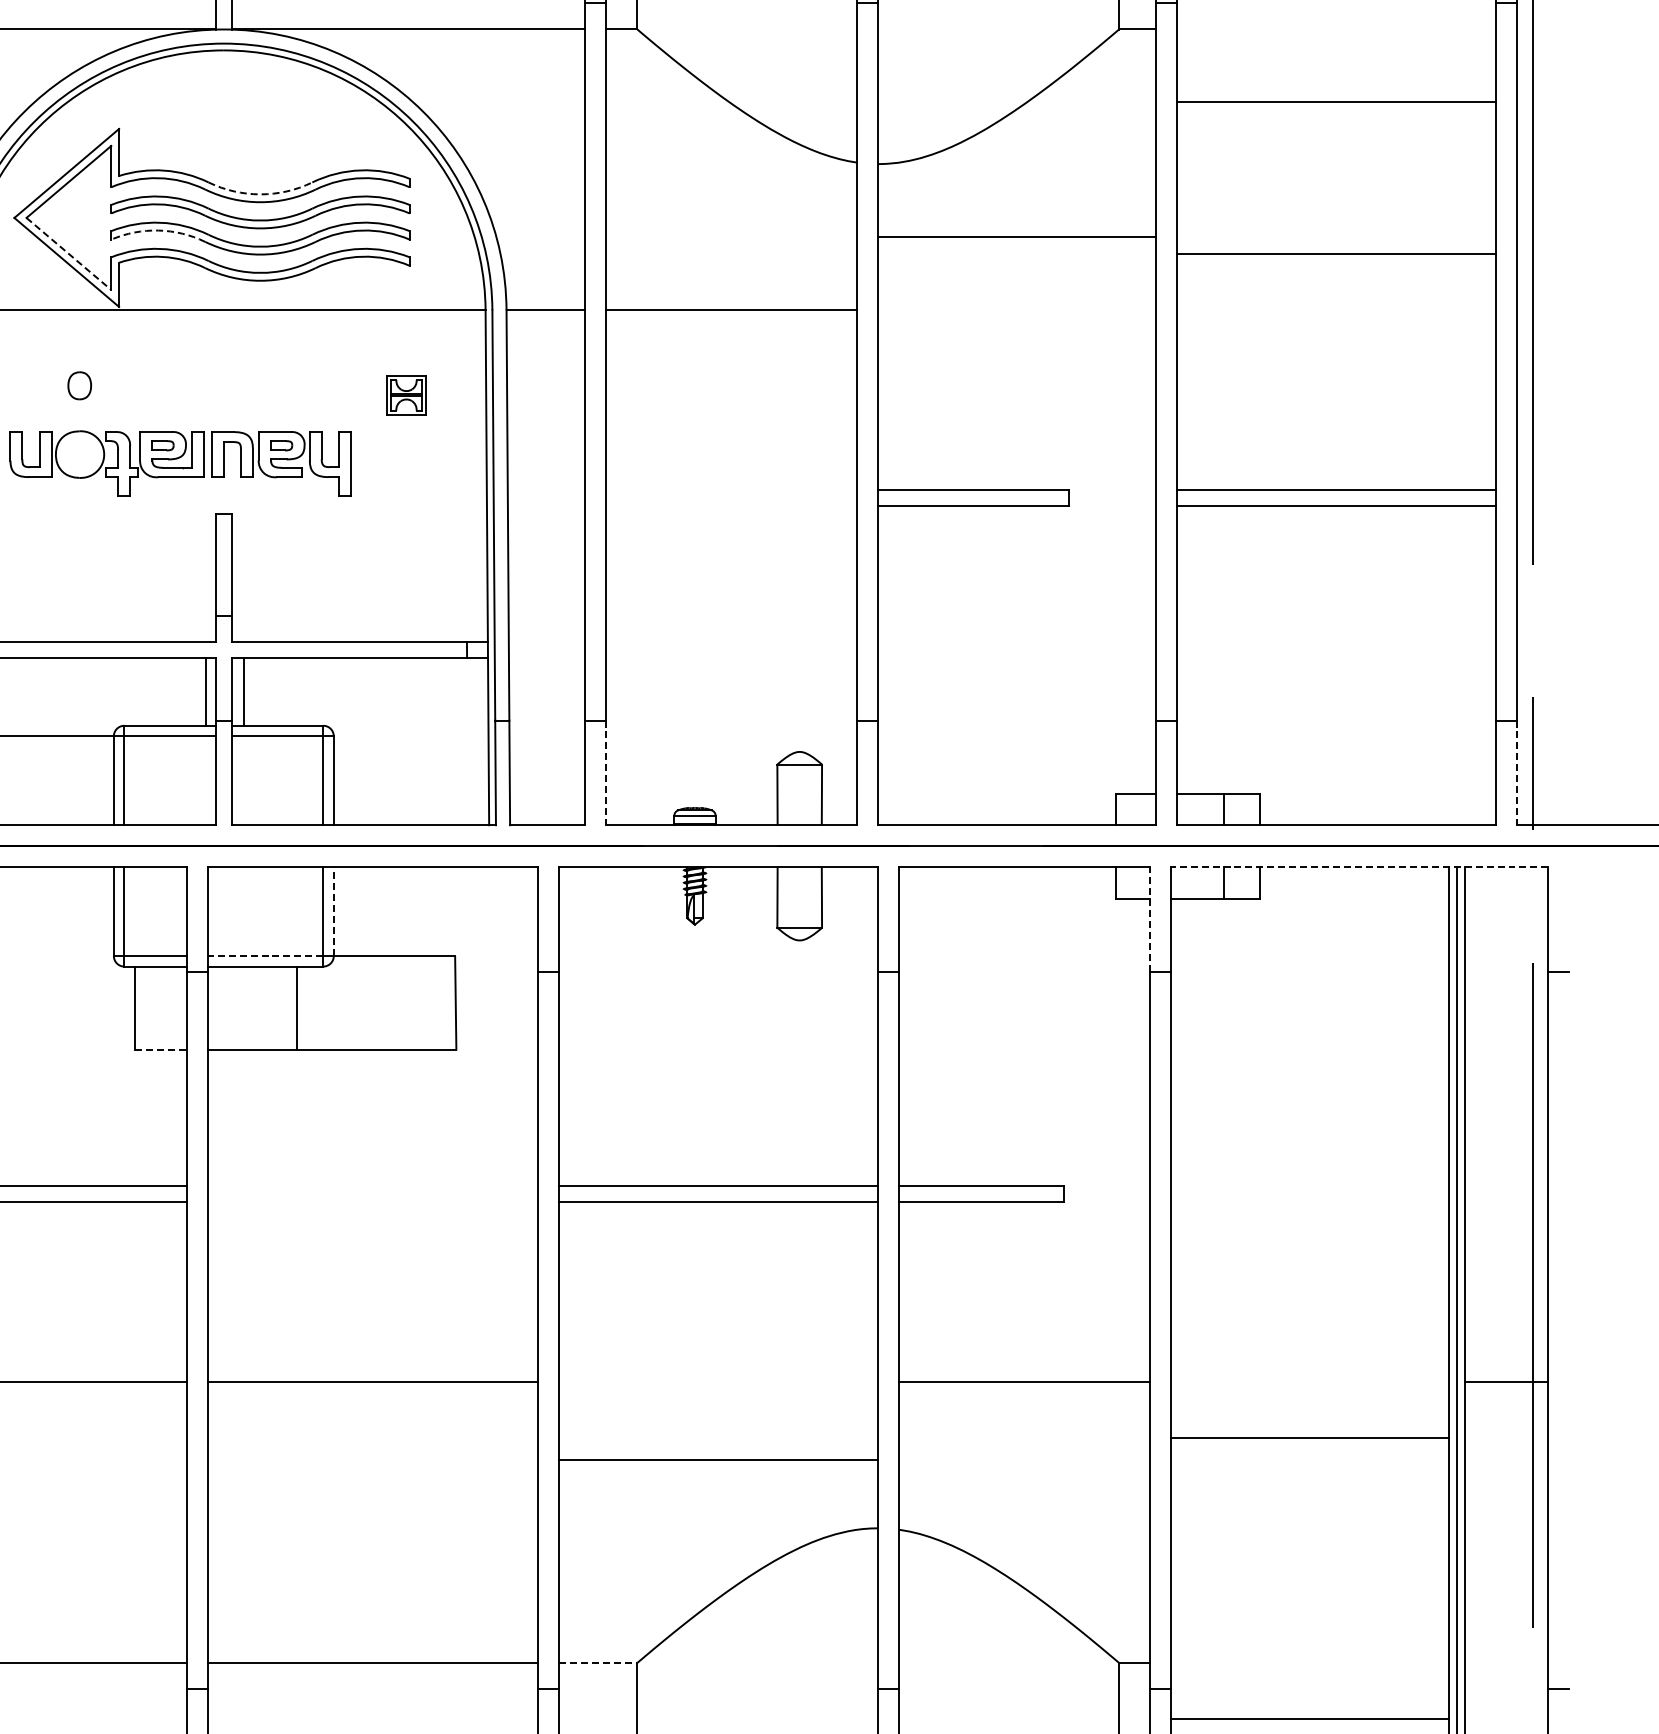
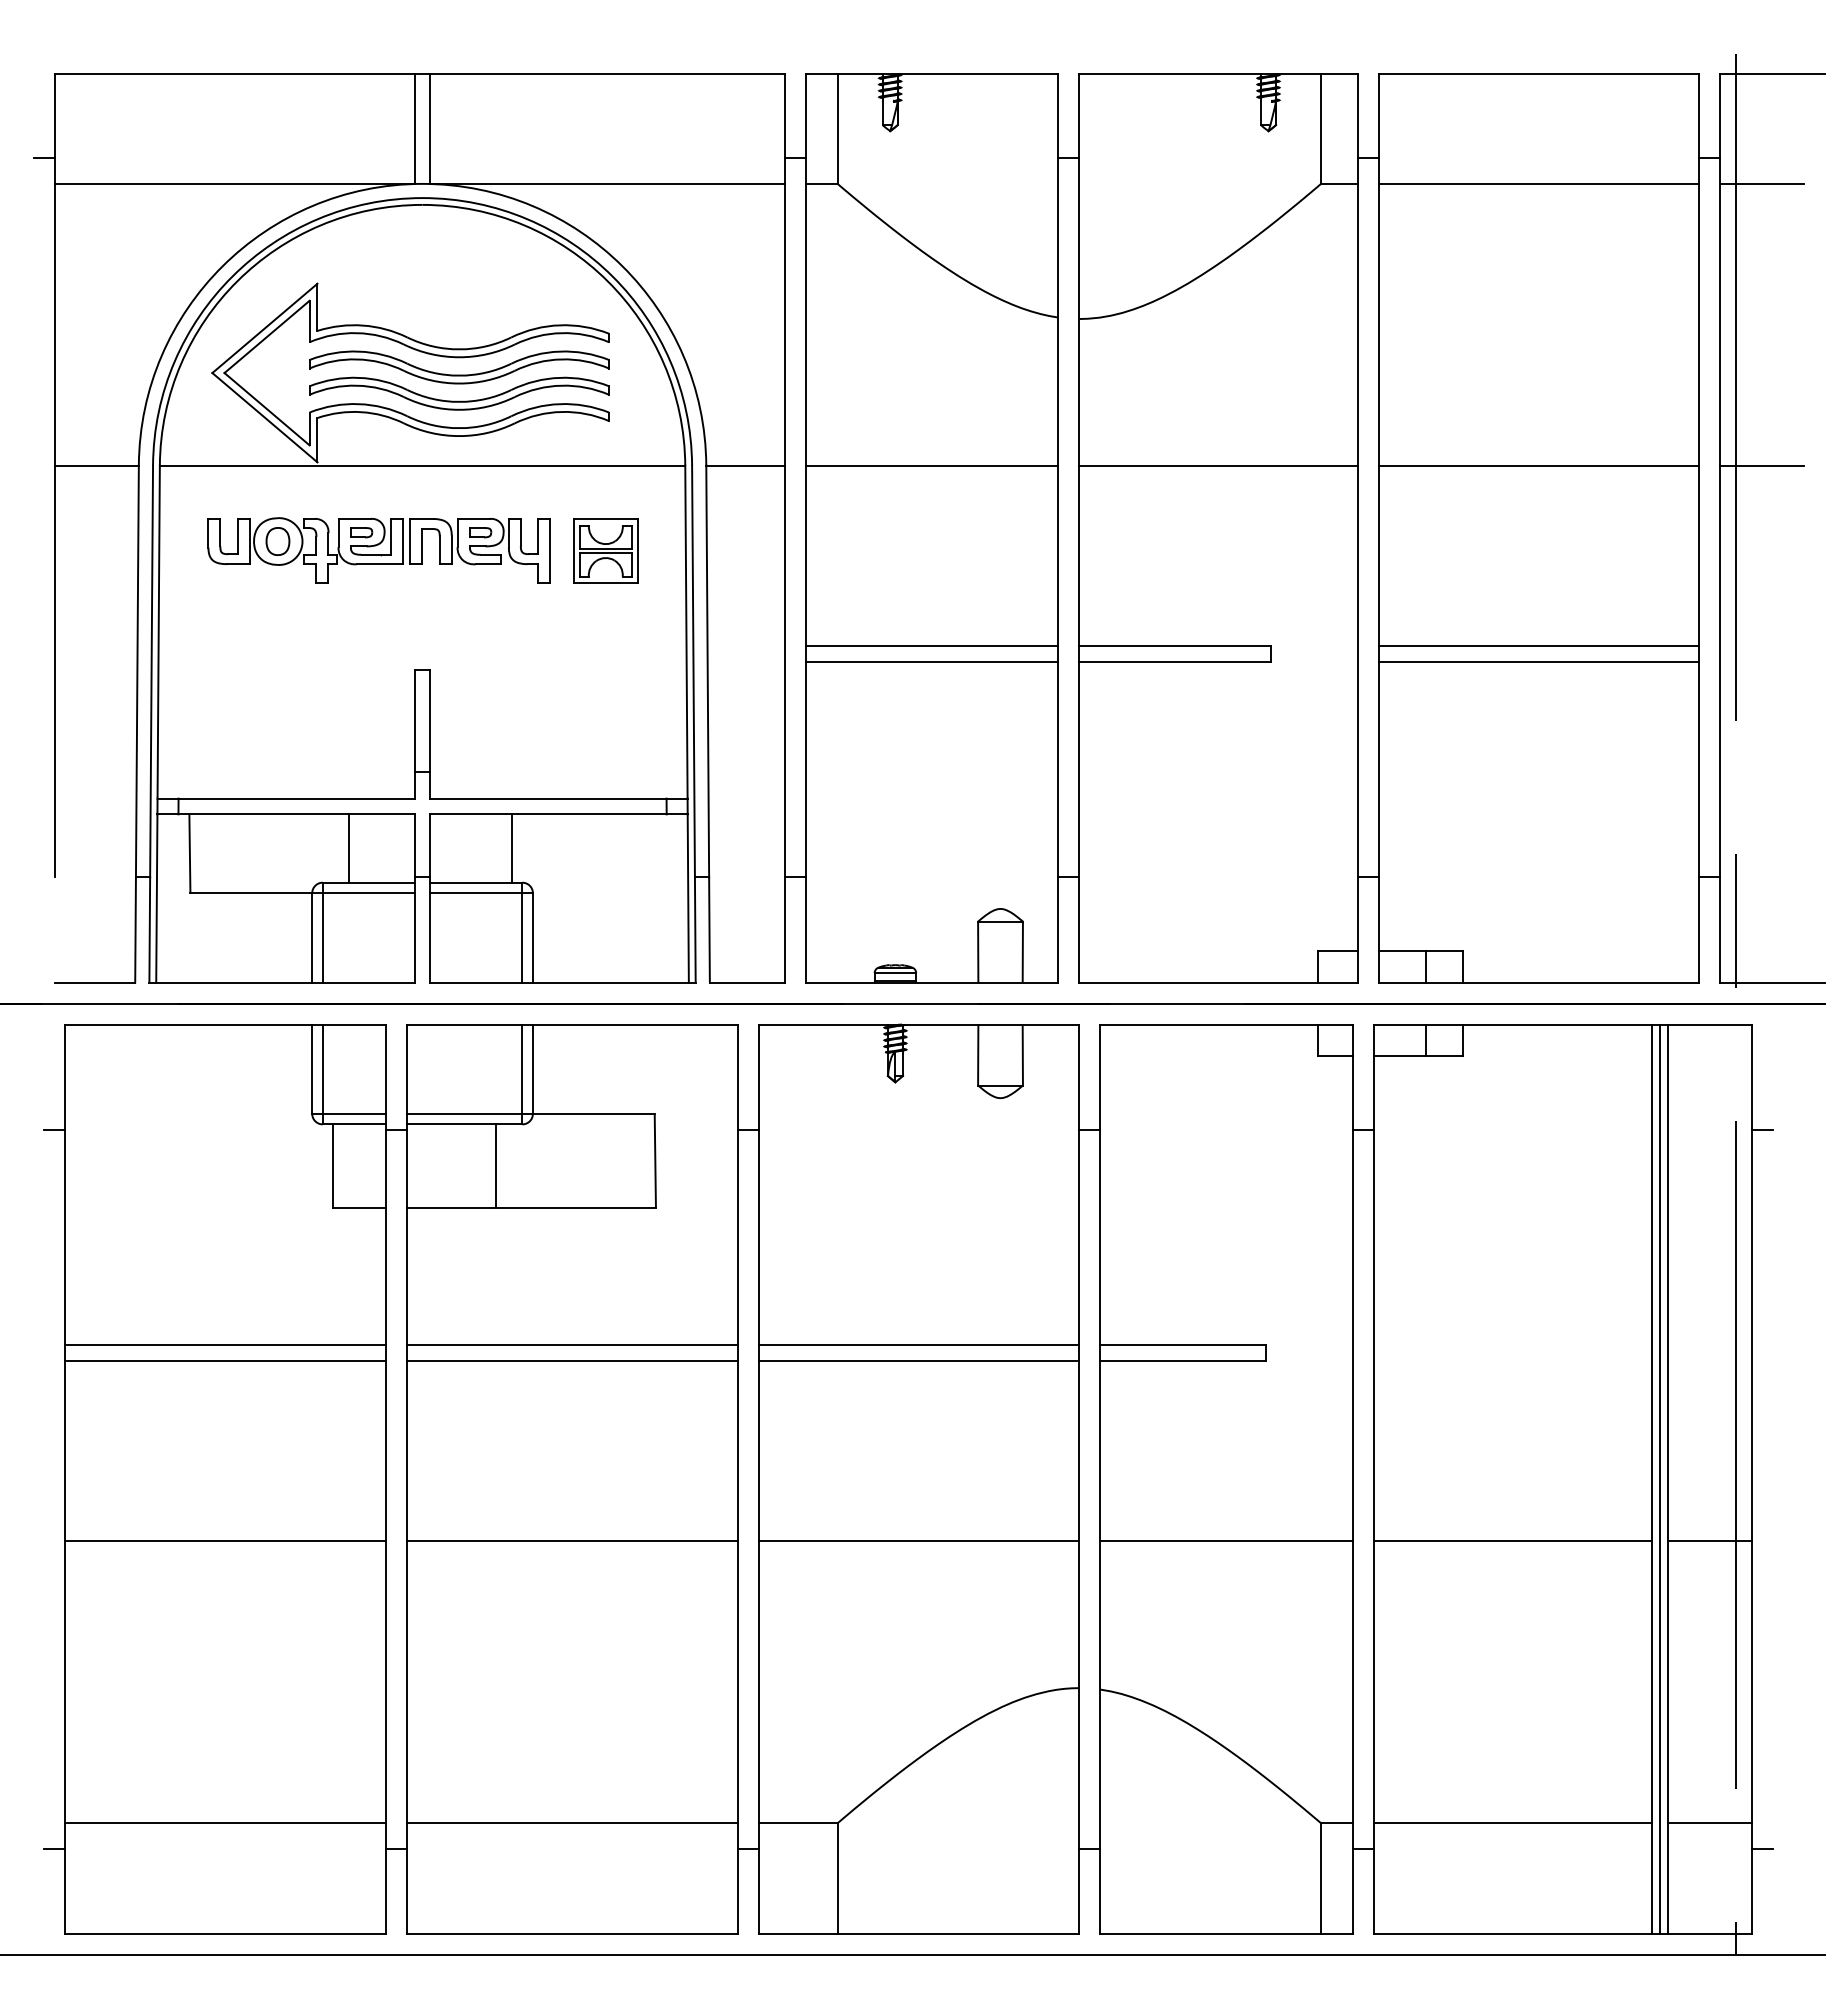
line: (1558, 29) -> (1762, 183), added
line: (1335, 101) -> (1538, 183), moved
arc: (260, 194) -> (459, 349), dashed -> solid
arc: (158, 230) -> (356, 385), dashed -> solid
line: (1016, 236) -> (1218, 465), moved
line: (69, 254) -> (267, 409), dashed -> solid
line: (1335, 254) -> (1538, 465), moved
line: (1558, 310) -> (1762, 465), added
part: (406, 394) -> (605, 550), size x1.67
part: (179, 463) -> (378, 550), moved
line: (731, 490) -> (932, 646), added
line: (731, 506) -> (932, 662), added
line: (206, 691) -> (349, 848), moved
line: (243, 691) -> (511, 848), moved
line: (606, 772) -> (806, 929), dashed -> solid
line: (1517, 772) -> (1720, 929), dashed -> solid
line: (1359, 867) -> (1562, 1024), dashed -> solid
line: (333, 911) -> (532, 1069), dashed -> solid
line: (1150, 919) -> (1352, 1077), dashed -> solid
line: (265, 955) -> (464, 1113), dashed -> solid
line: (161, 1050) -> (360, 1208), dashed -> solid
line: (372, 1186) -> (571, 1345), added
line: (372, 1201) -> (571, 1360), added
line: (1309, 1437) -> (1512, 1541), moved
line: (717, 1459) -> (918, 1541), moved
line: (598, 1663) -> (798, 1823), dashed -> solid
line: (1506, 1663) -> (1709, 1823), added
line: (1309, 1718) -> (1512, 1823), moved

